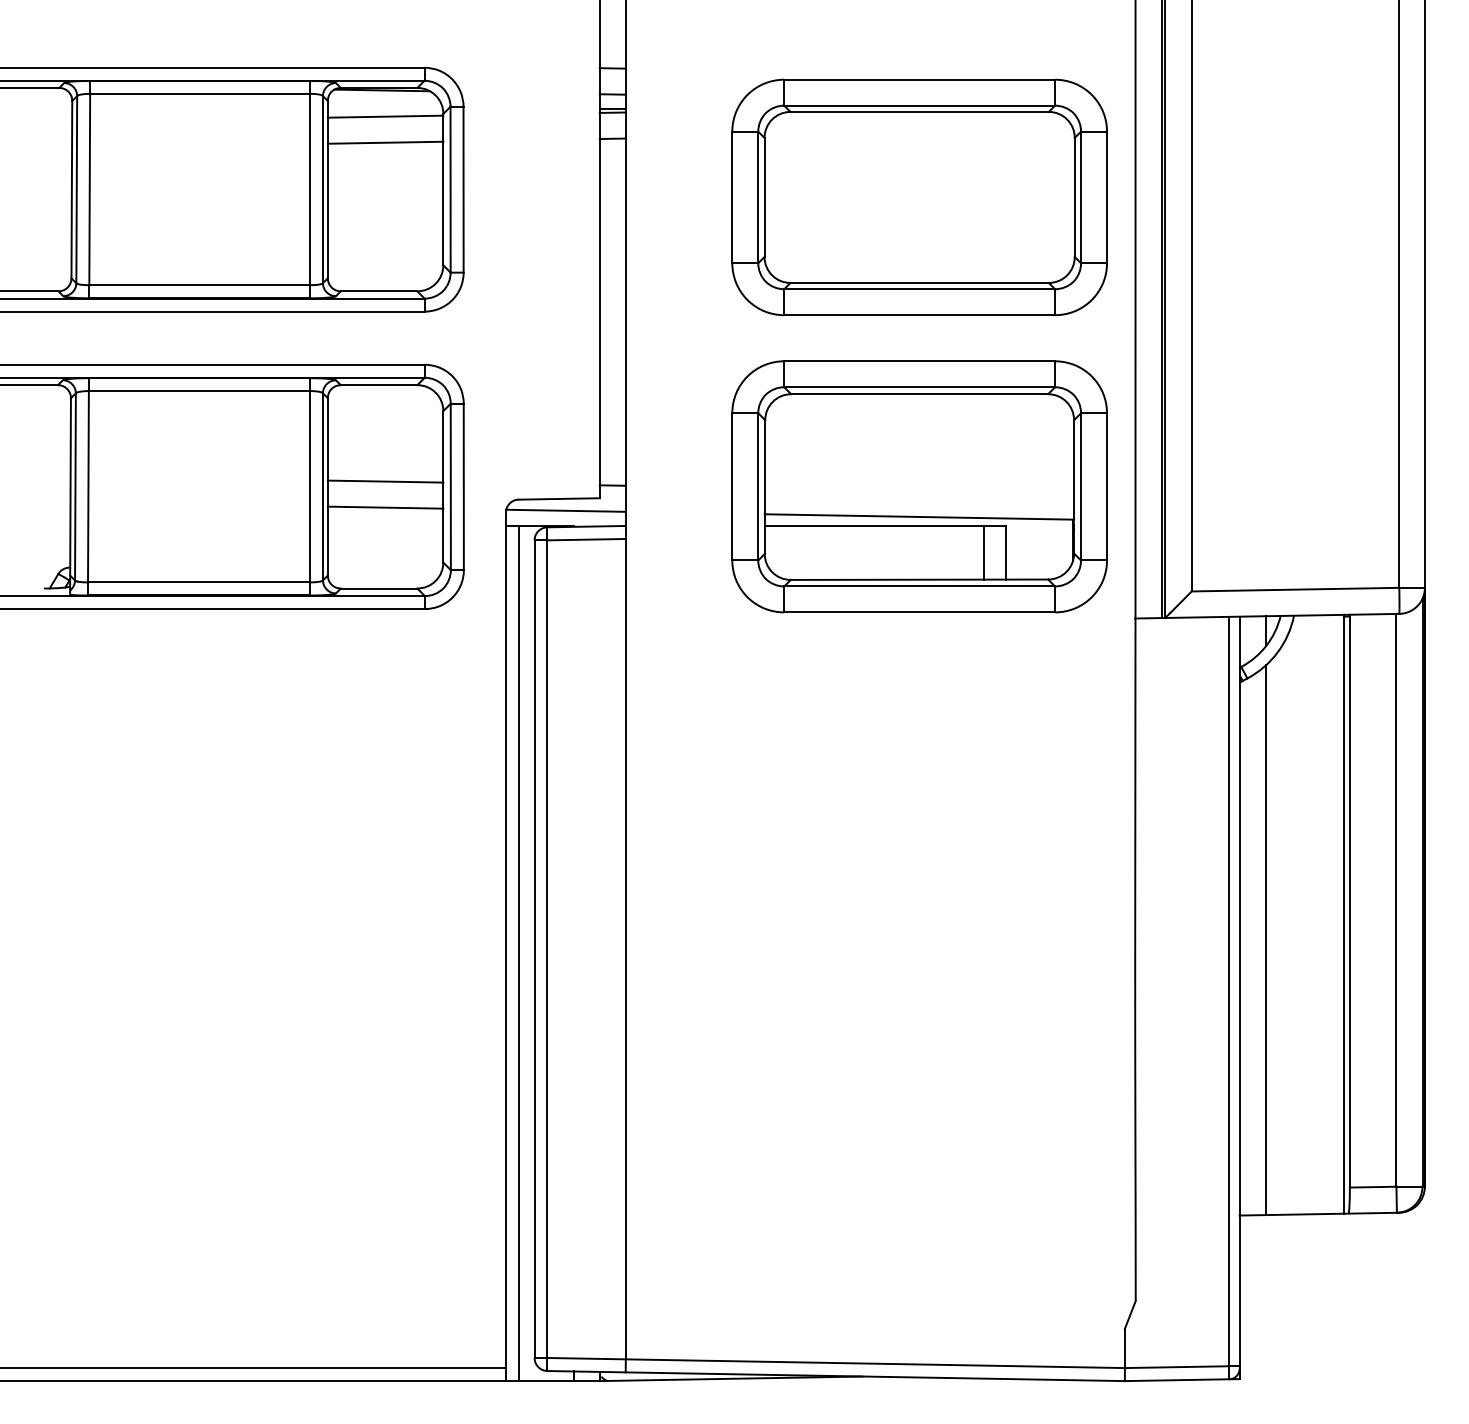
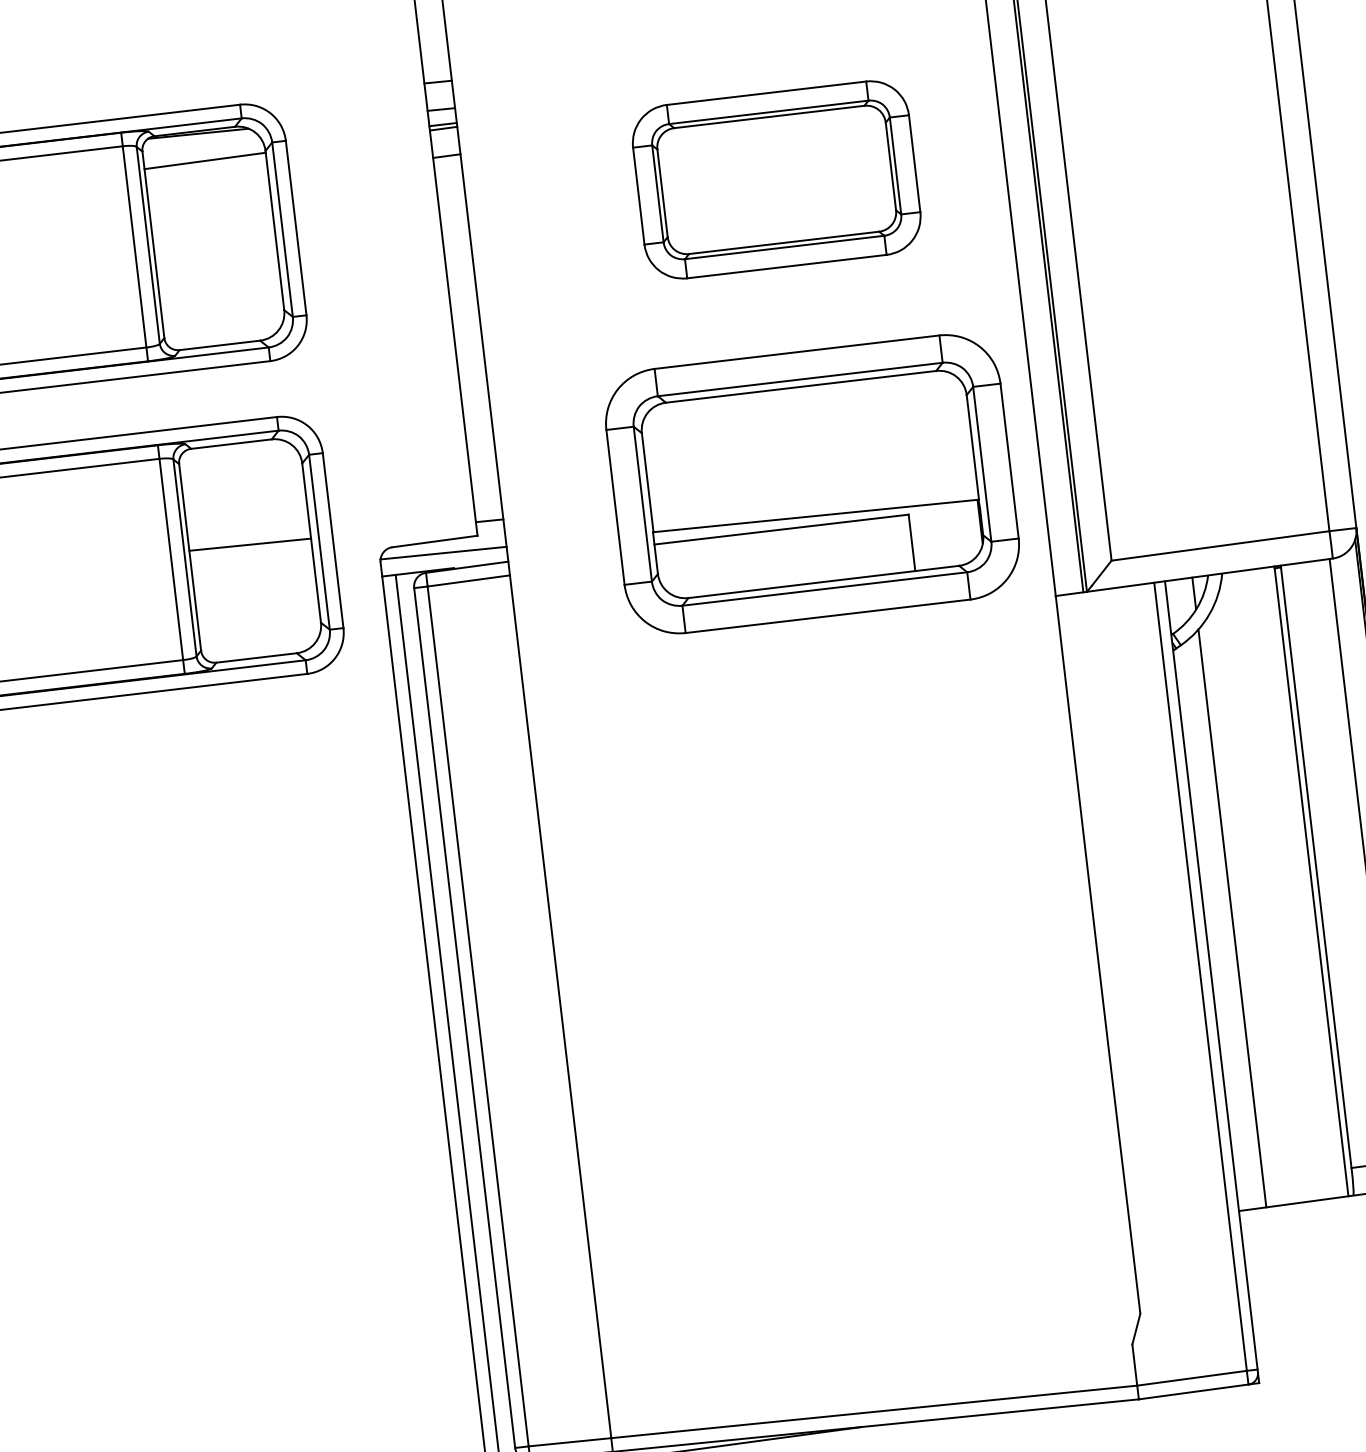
line: (385, 142) -> (208, 188), removed
part: (919, 197) -> (776, 179), size x0.7
line: (385, 507) -> (253, 571), removed
line: (983, 552) -> (887, 545), removed

